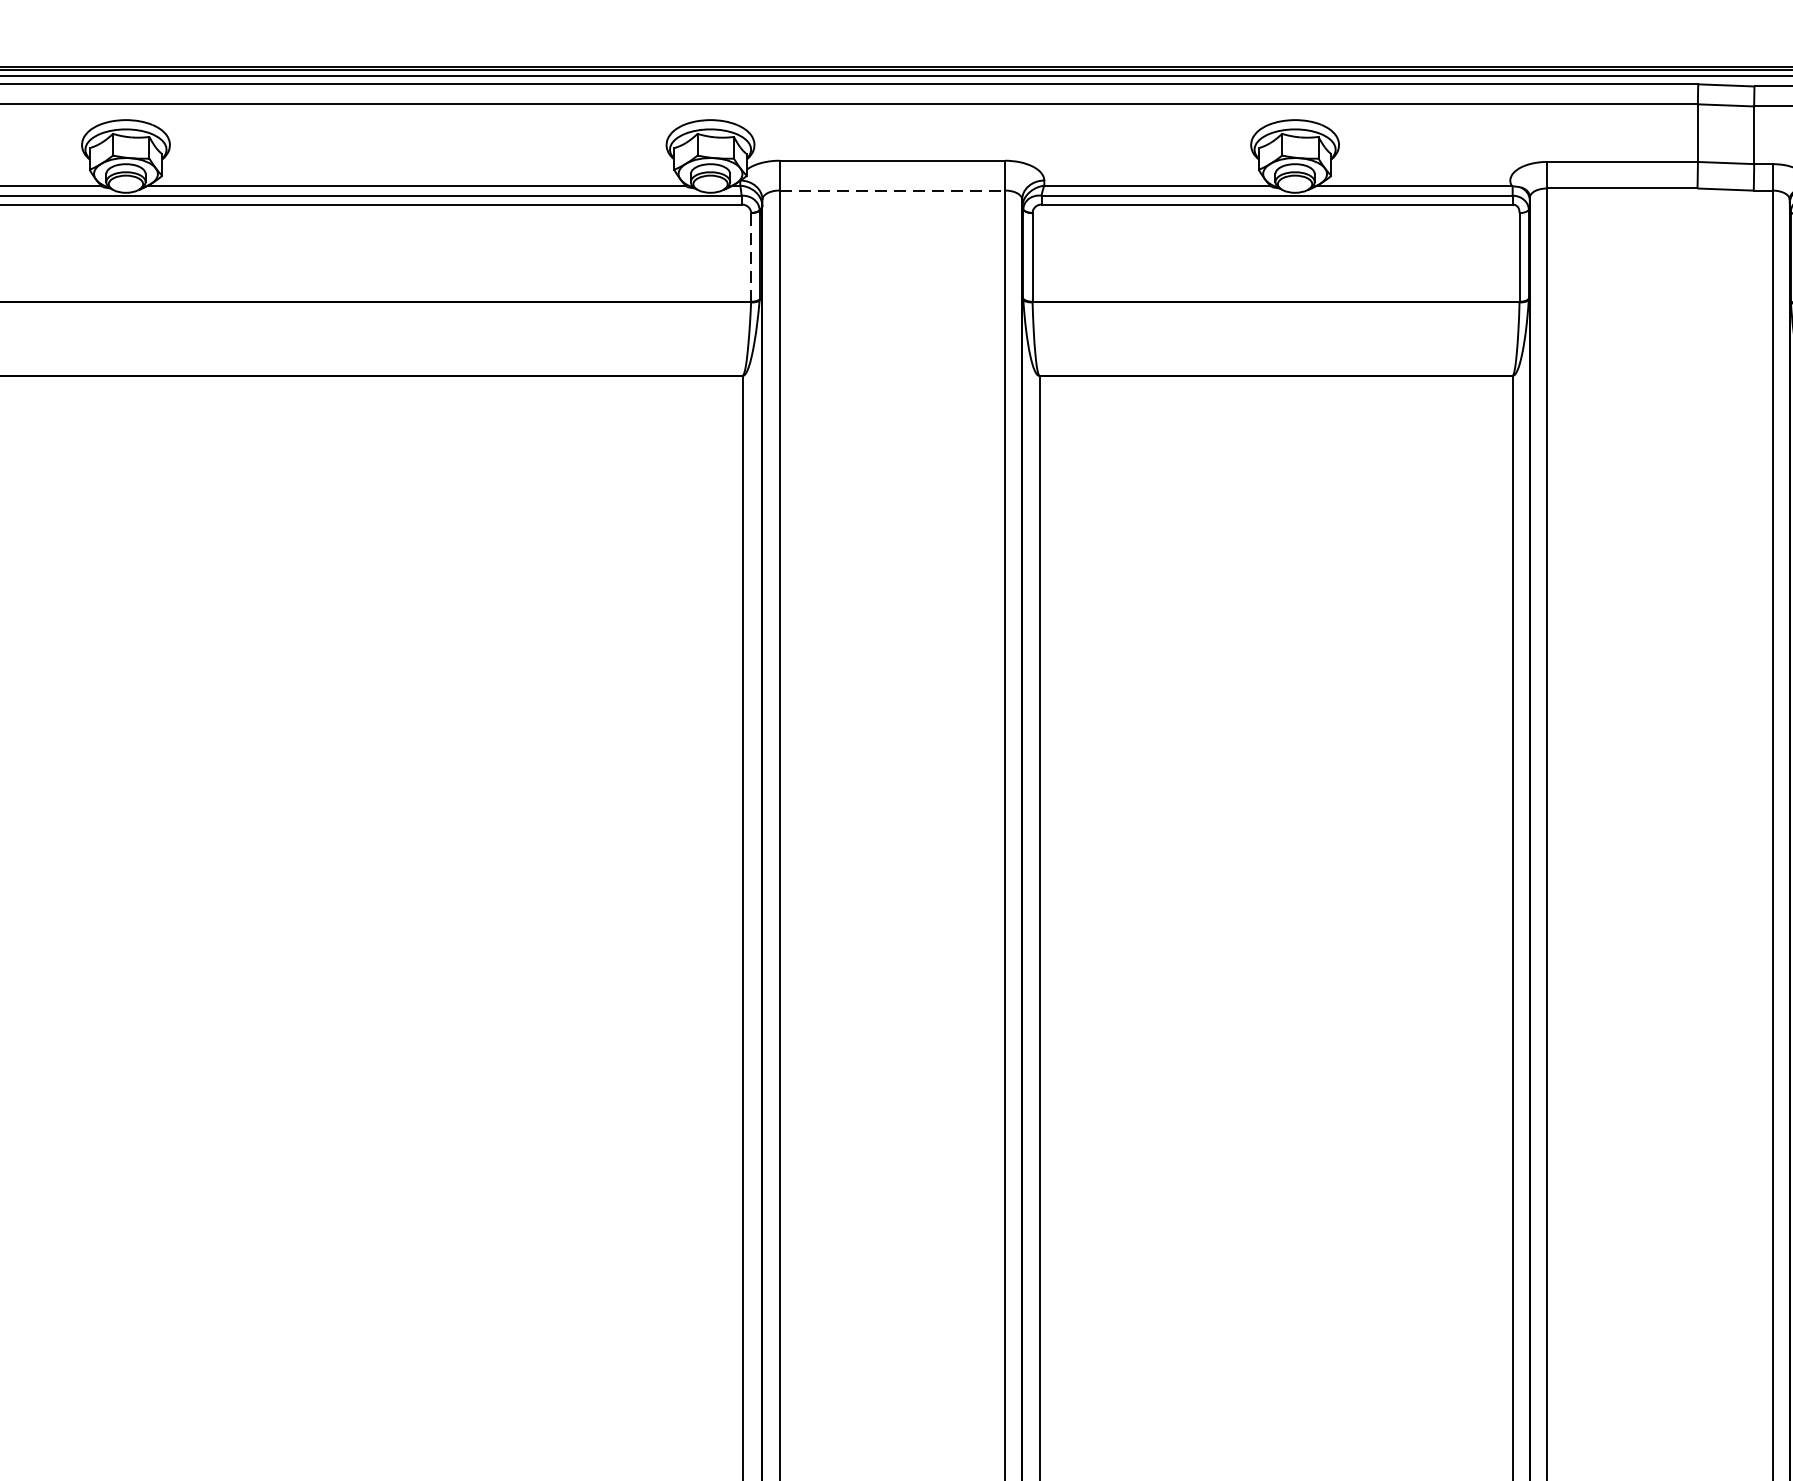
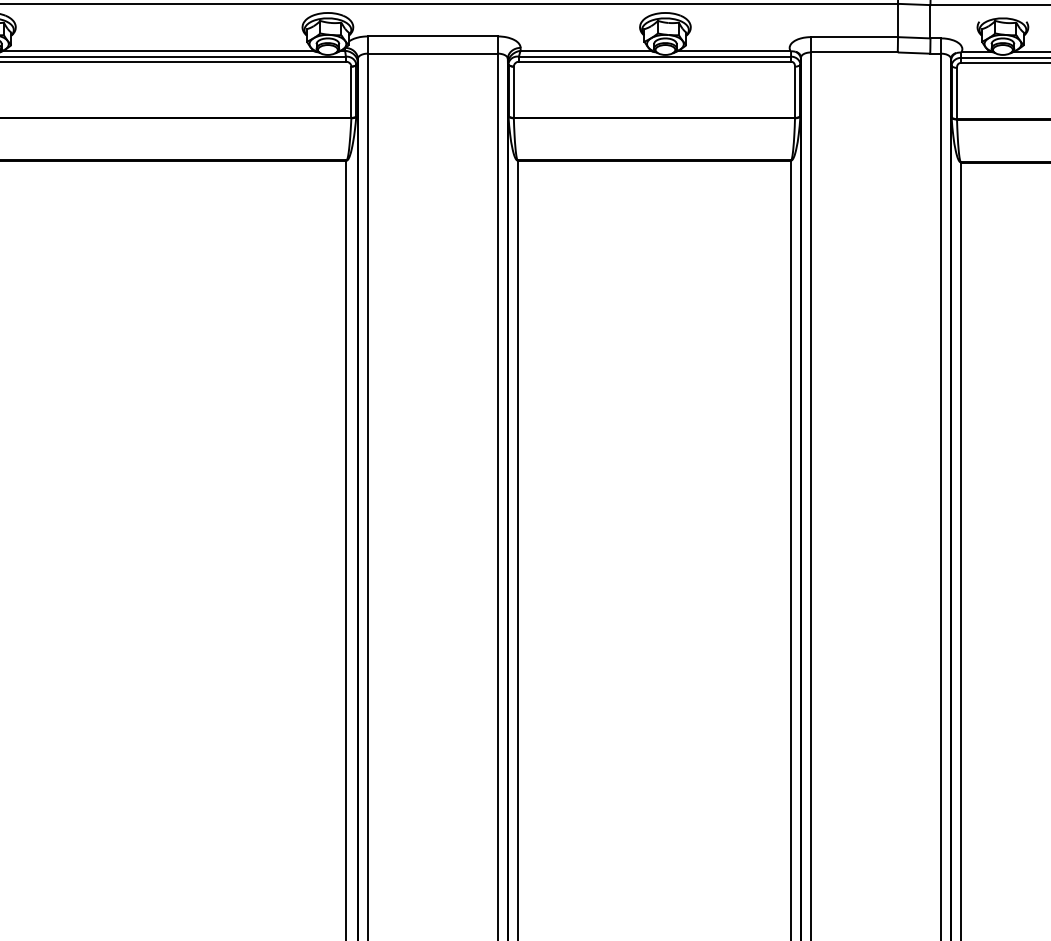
line: (893, 190) -> (433, 53), dashed -> solid
line: (751, 257) -> (351, 92), dashed -> solid

